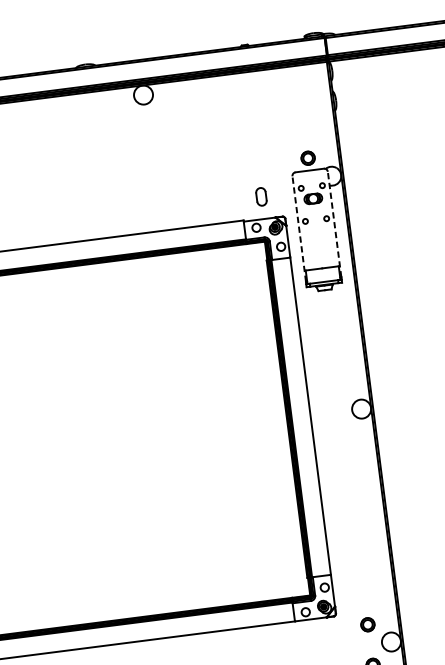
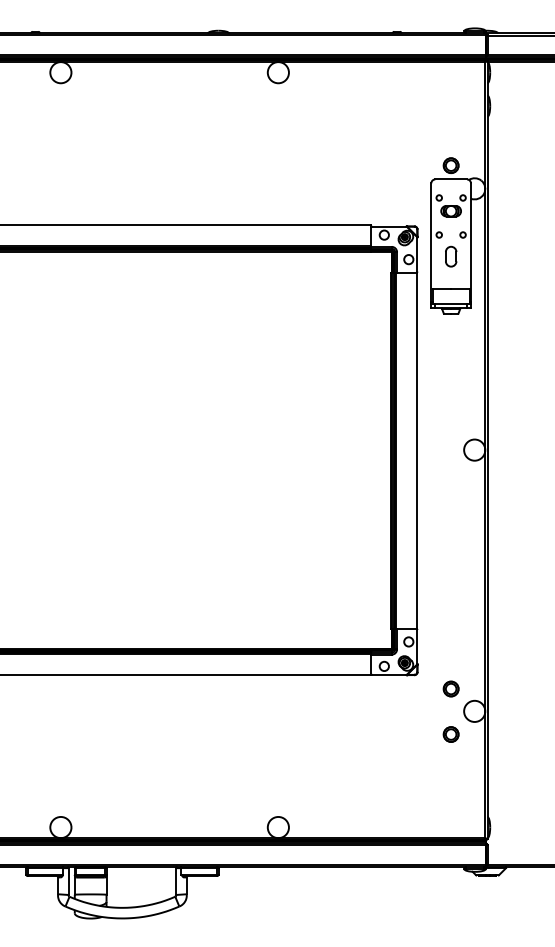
part: (261, 196) -> (451, 256), moved
line: (335, 224) -> (471, 242), dashed -> solid
line: (299, 228) -> (431, 242), dashed -> solid

